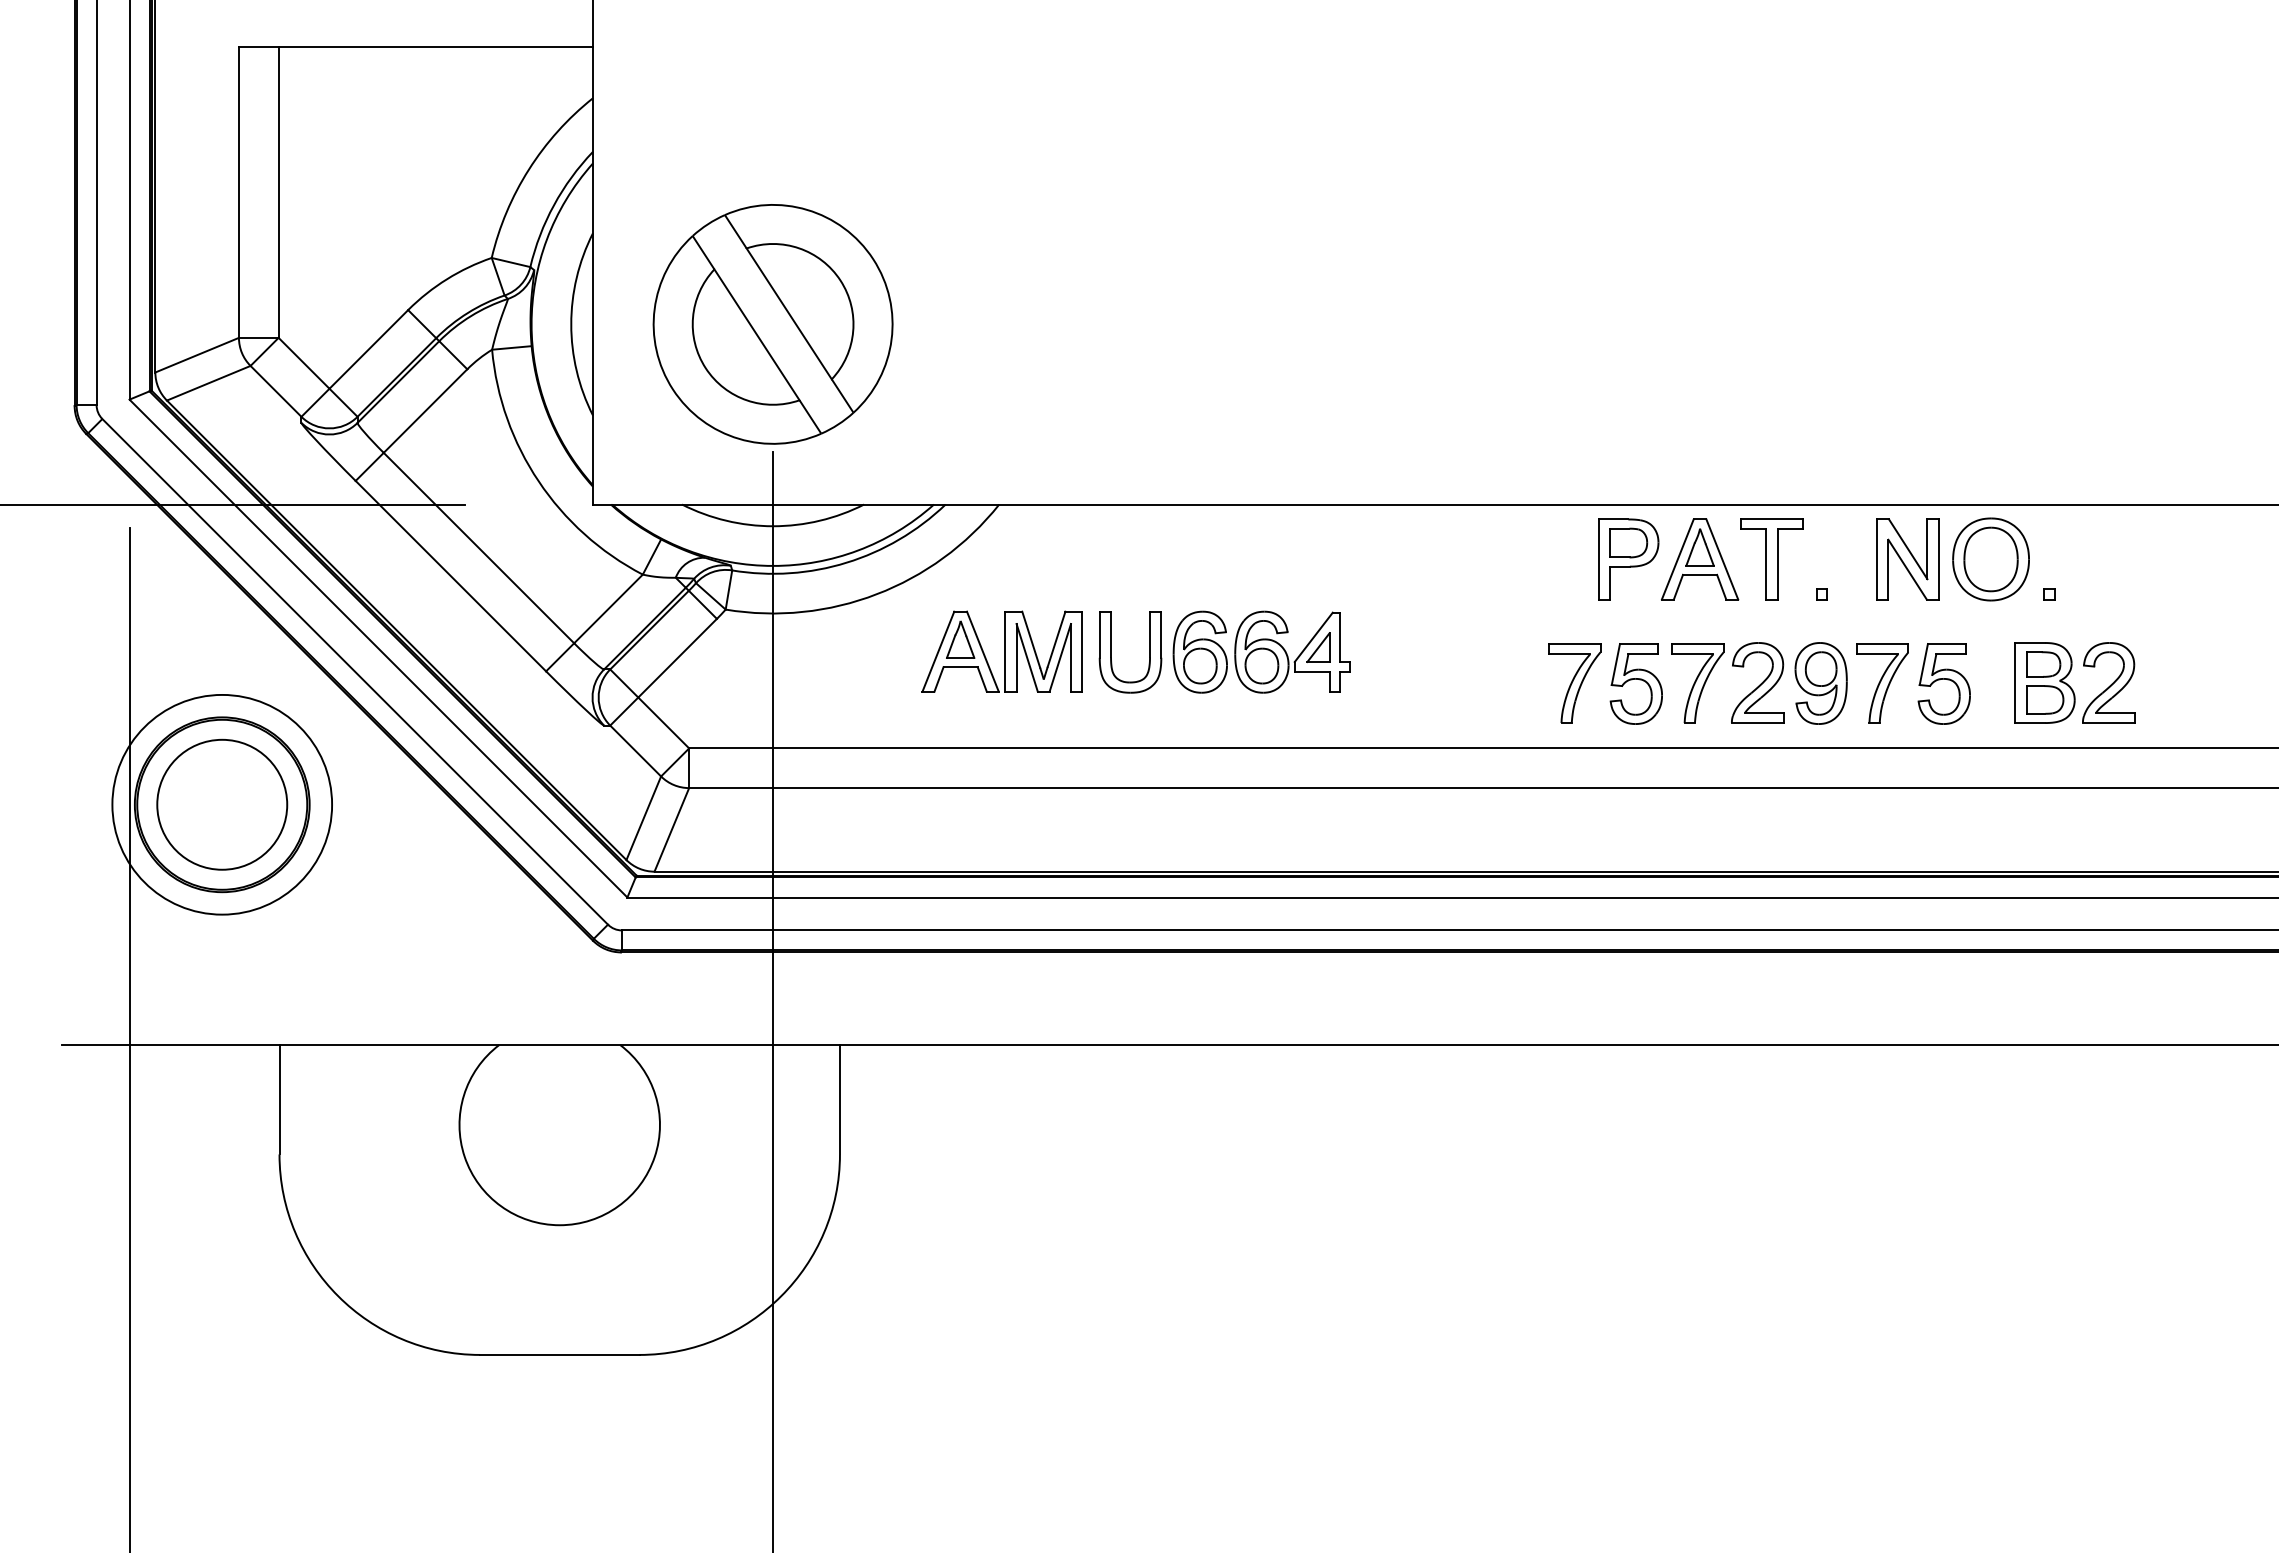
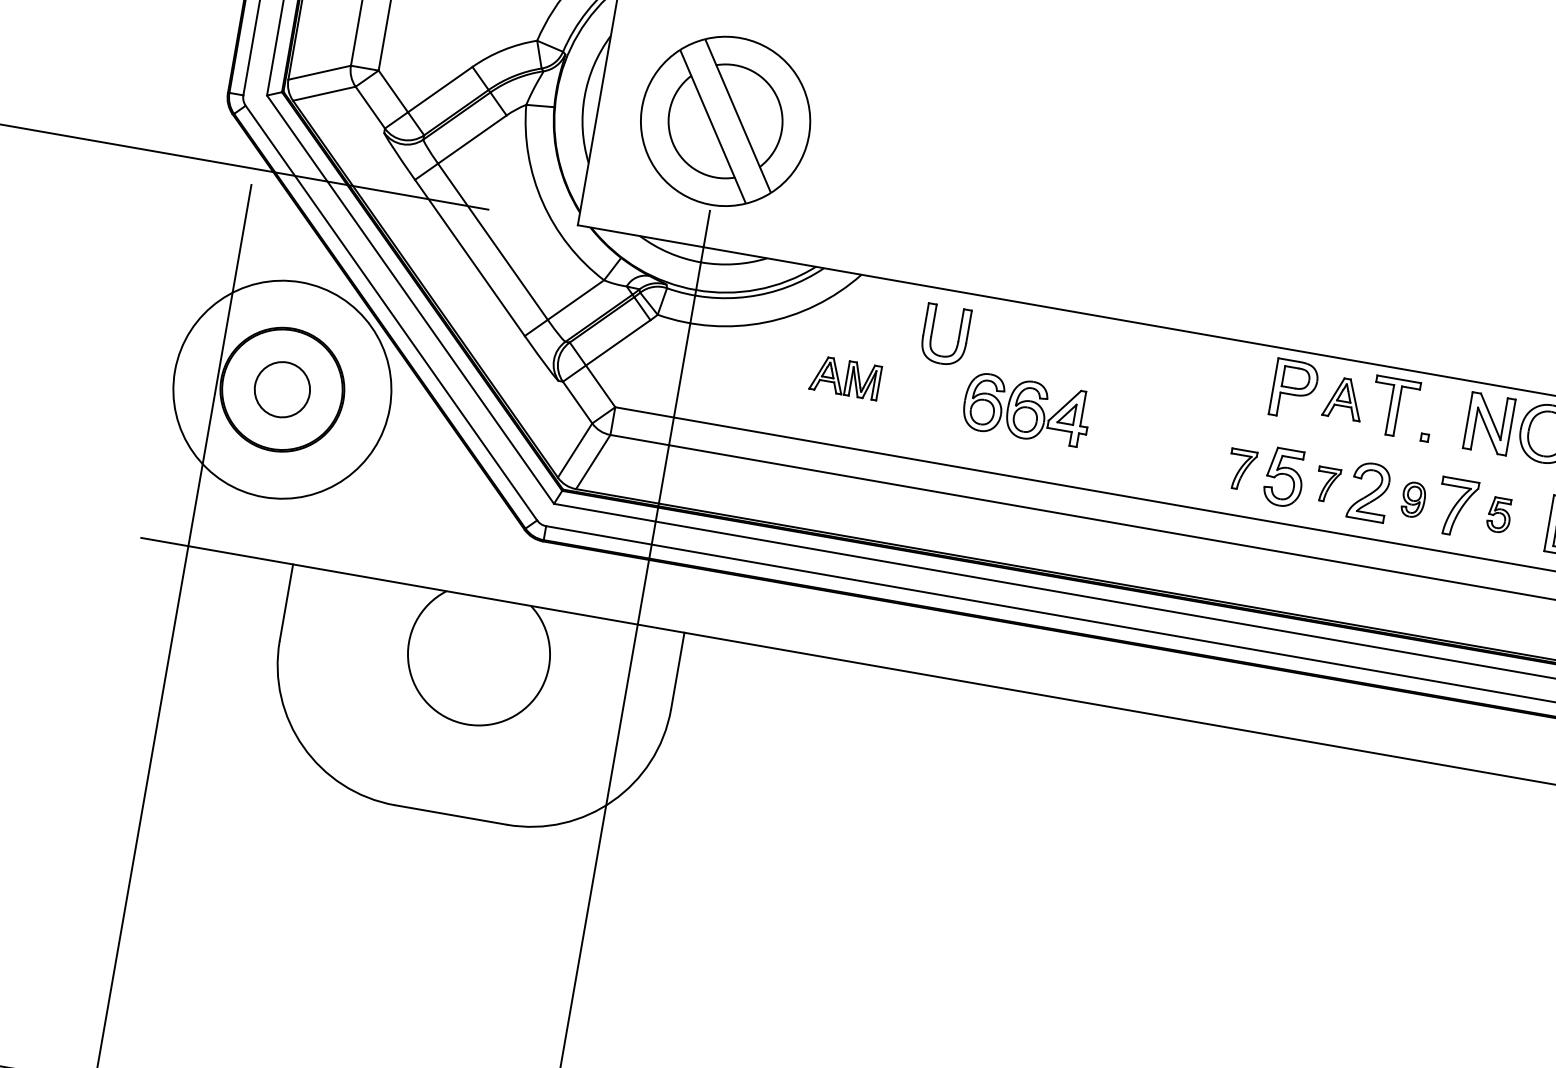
part: (1700, 559) -> (1344, 398), size x0.7
part: (1001, 651) -> (845, 377), size x0.6
part: (1111, 652) -> (932, 333), moved
part: (1574, 683) -> (1241, 469), size x0.7
part: (1697, 683) -> (1327, 484), size x0.6
part: (1820, 683) -> (1413, 499), size x0.6
part: (1943, 683) -> (1499, 514), size x0.6
circle: (222, 804) -> (282, 389), size x0.6
circle: (222, 804) -> (282, 389), size x1.4

